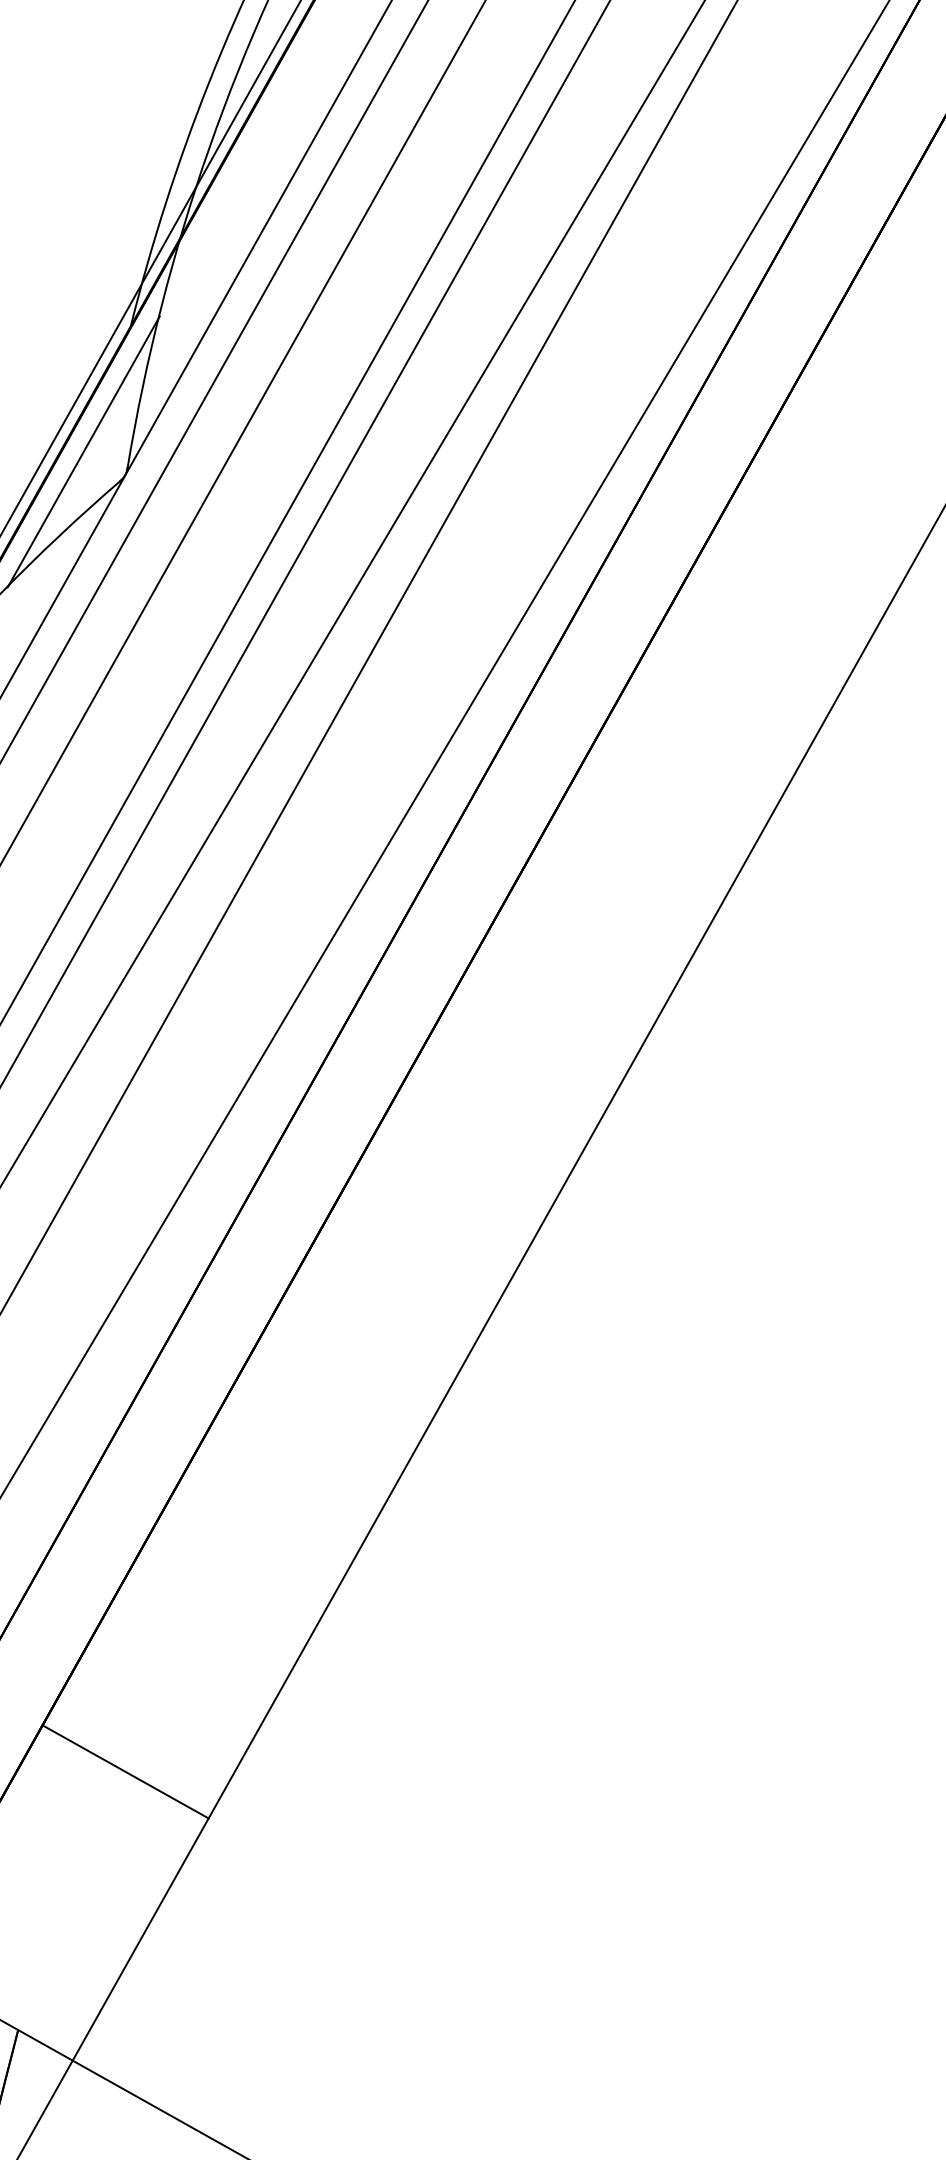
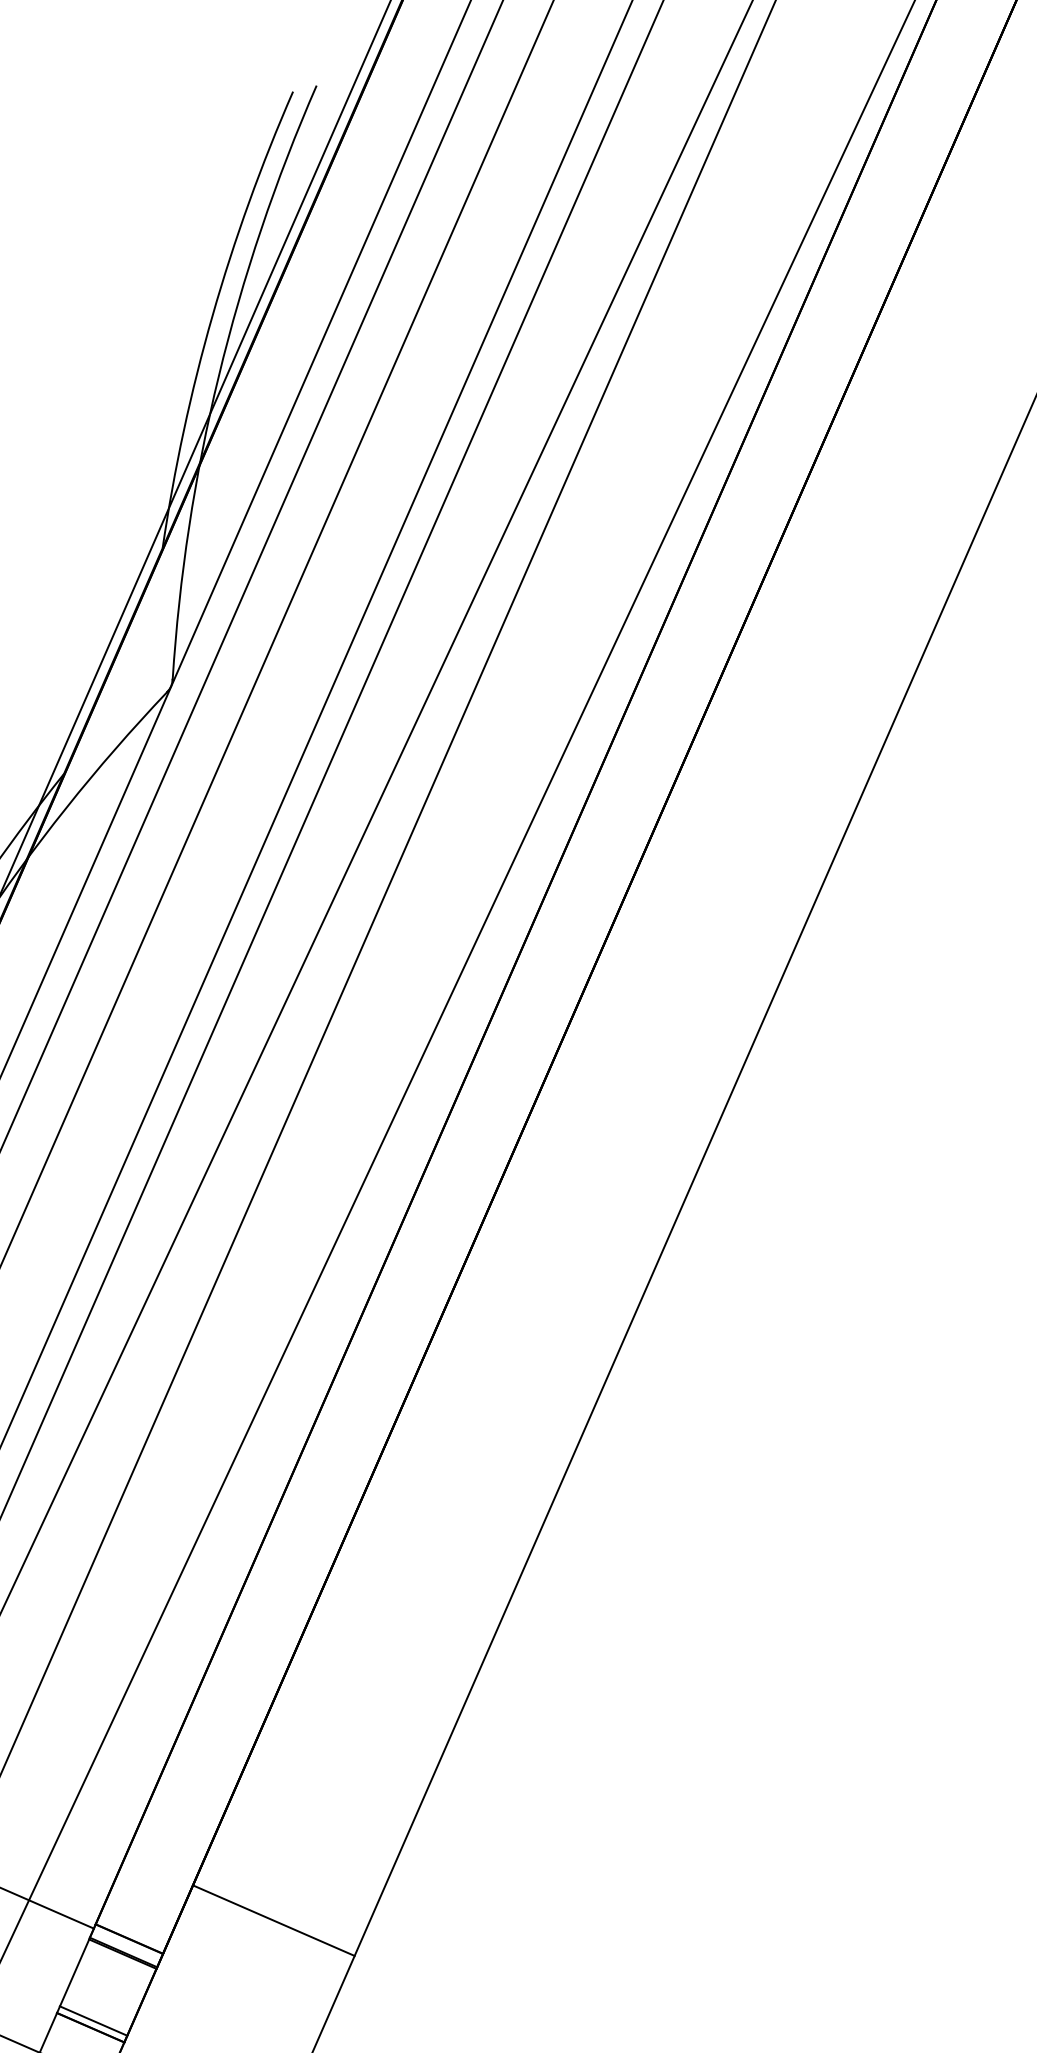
line: (83, 451) -> (130, 668), removed
line: (125, 1771) -> (273, 1920), moved

